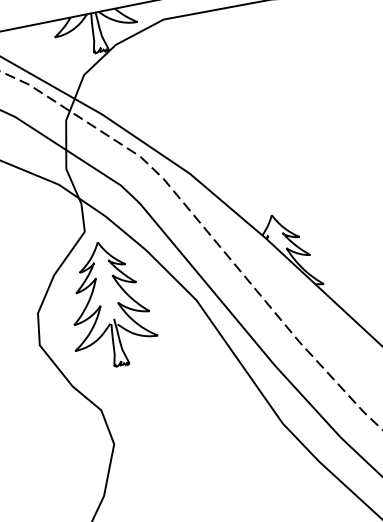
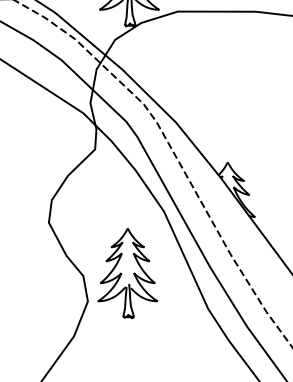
part: (108, 304) -> (127, 273), moved

